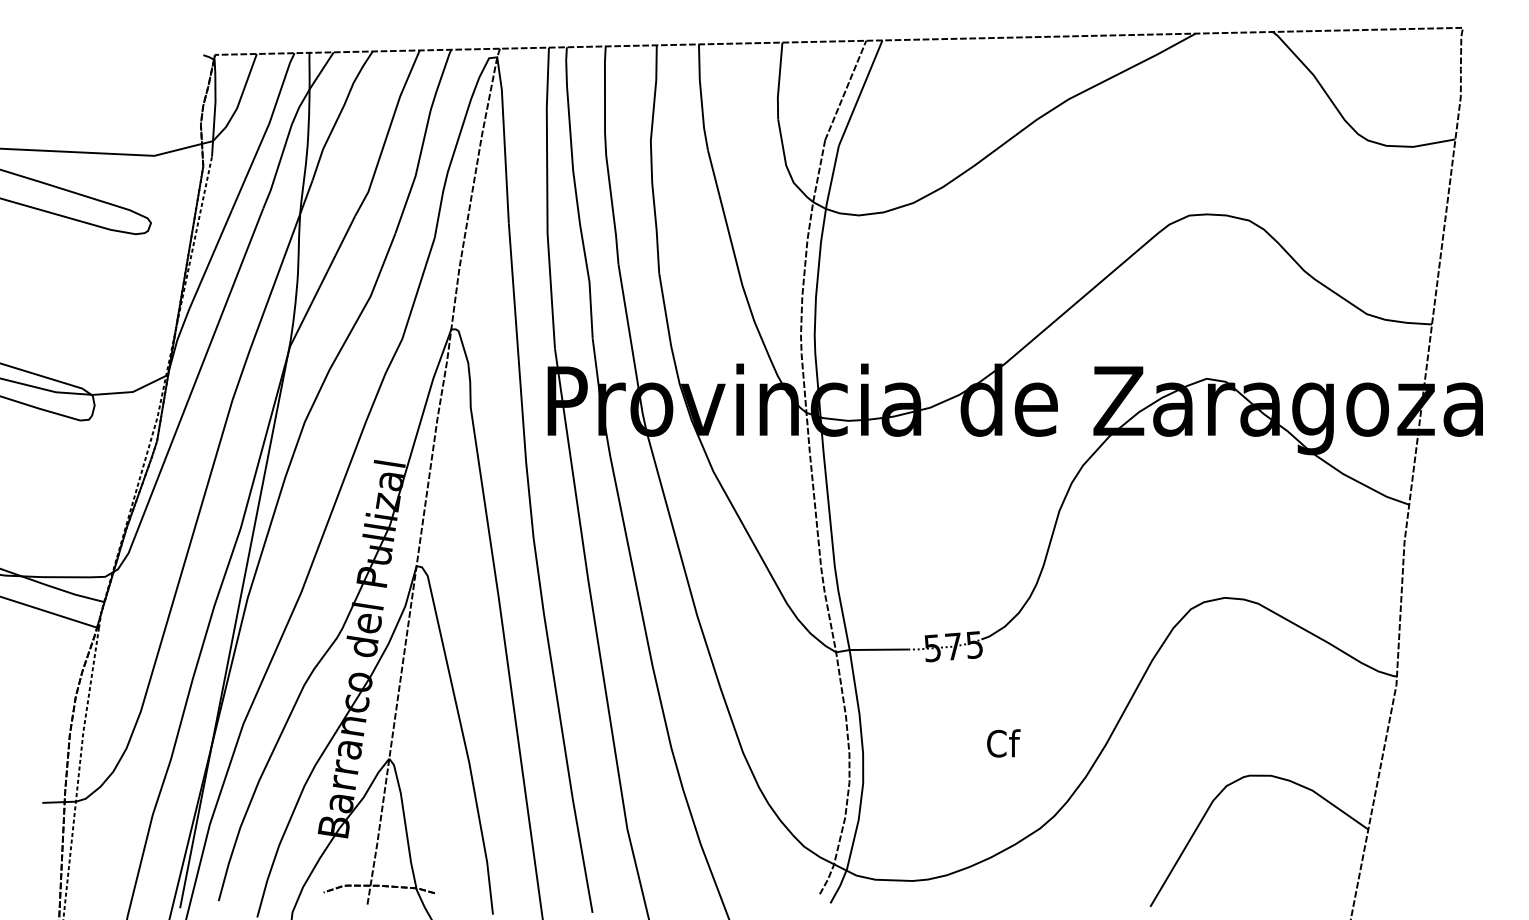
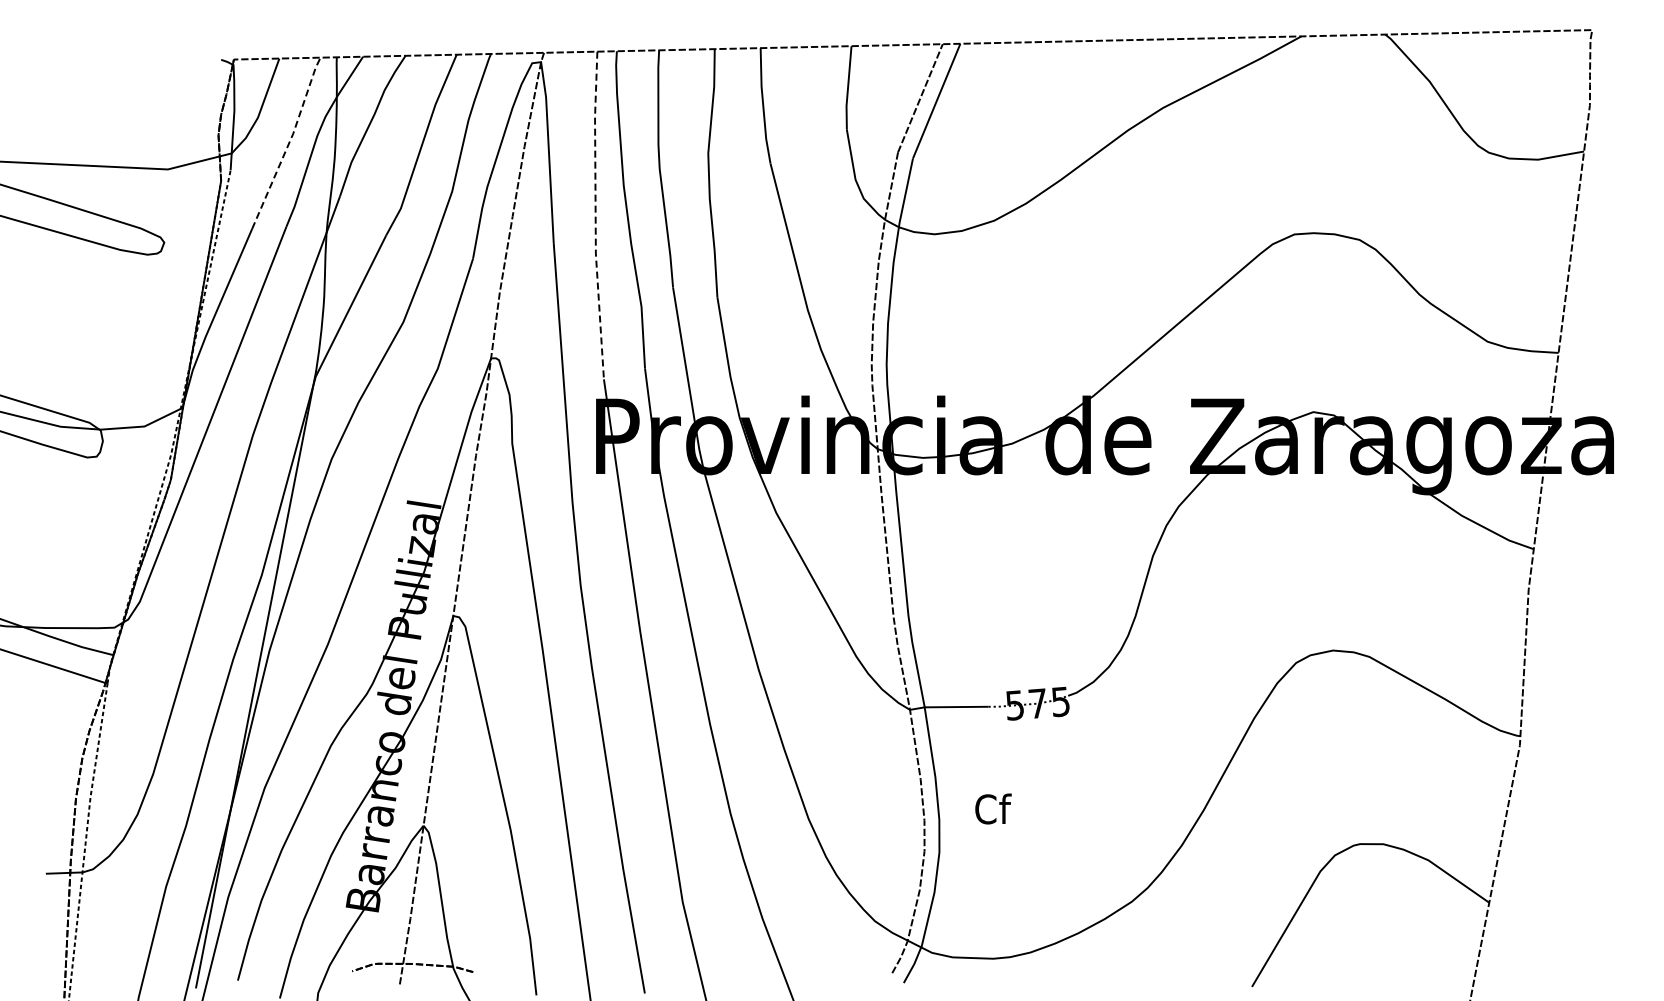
line: (266, 132) -> (289, 143), solid -> dashed
line: (547, 198) -> (595, 215), solid -> dashed
text: (1003, 742) -> (993, 808), moved

